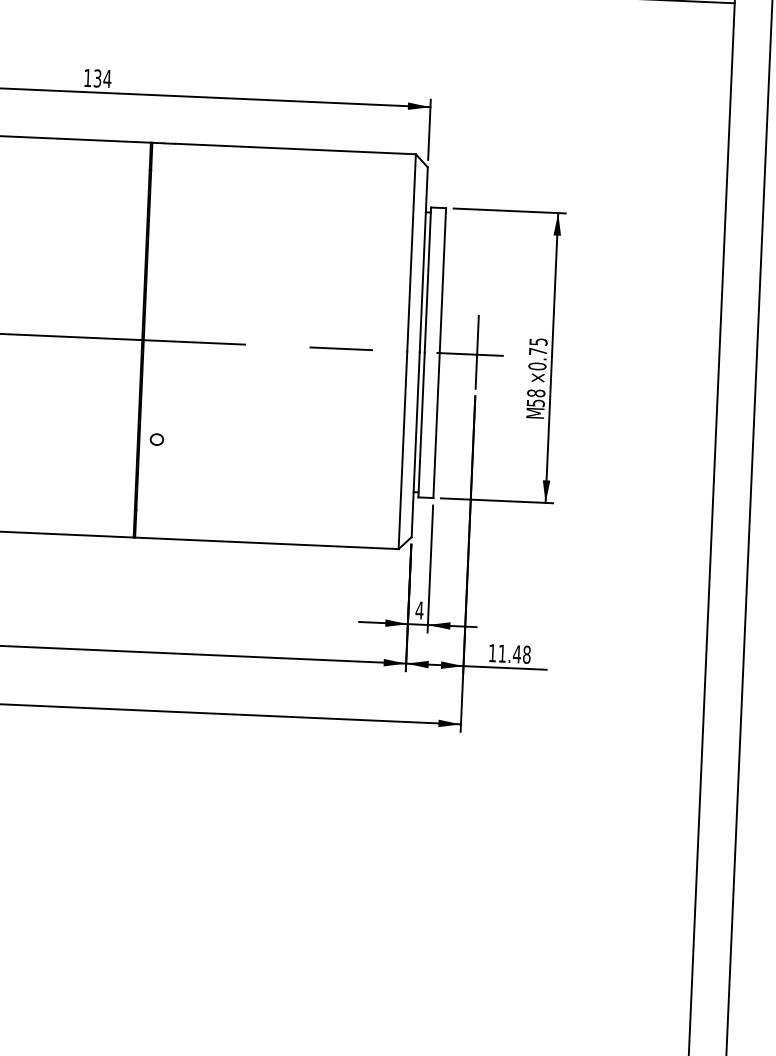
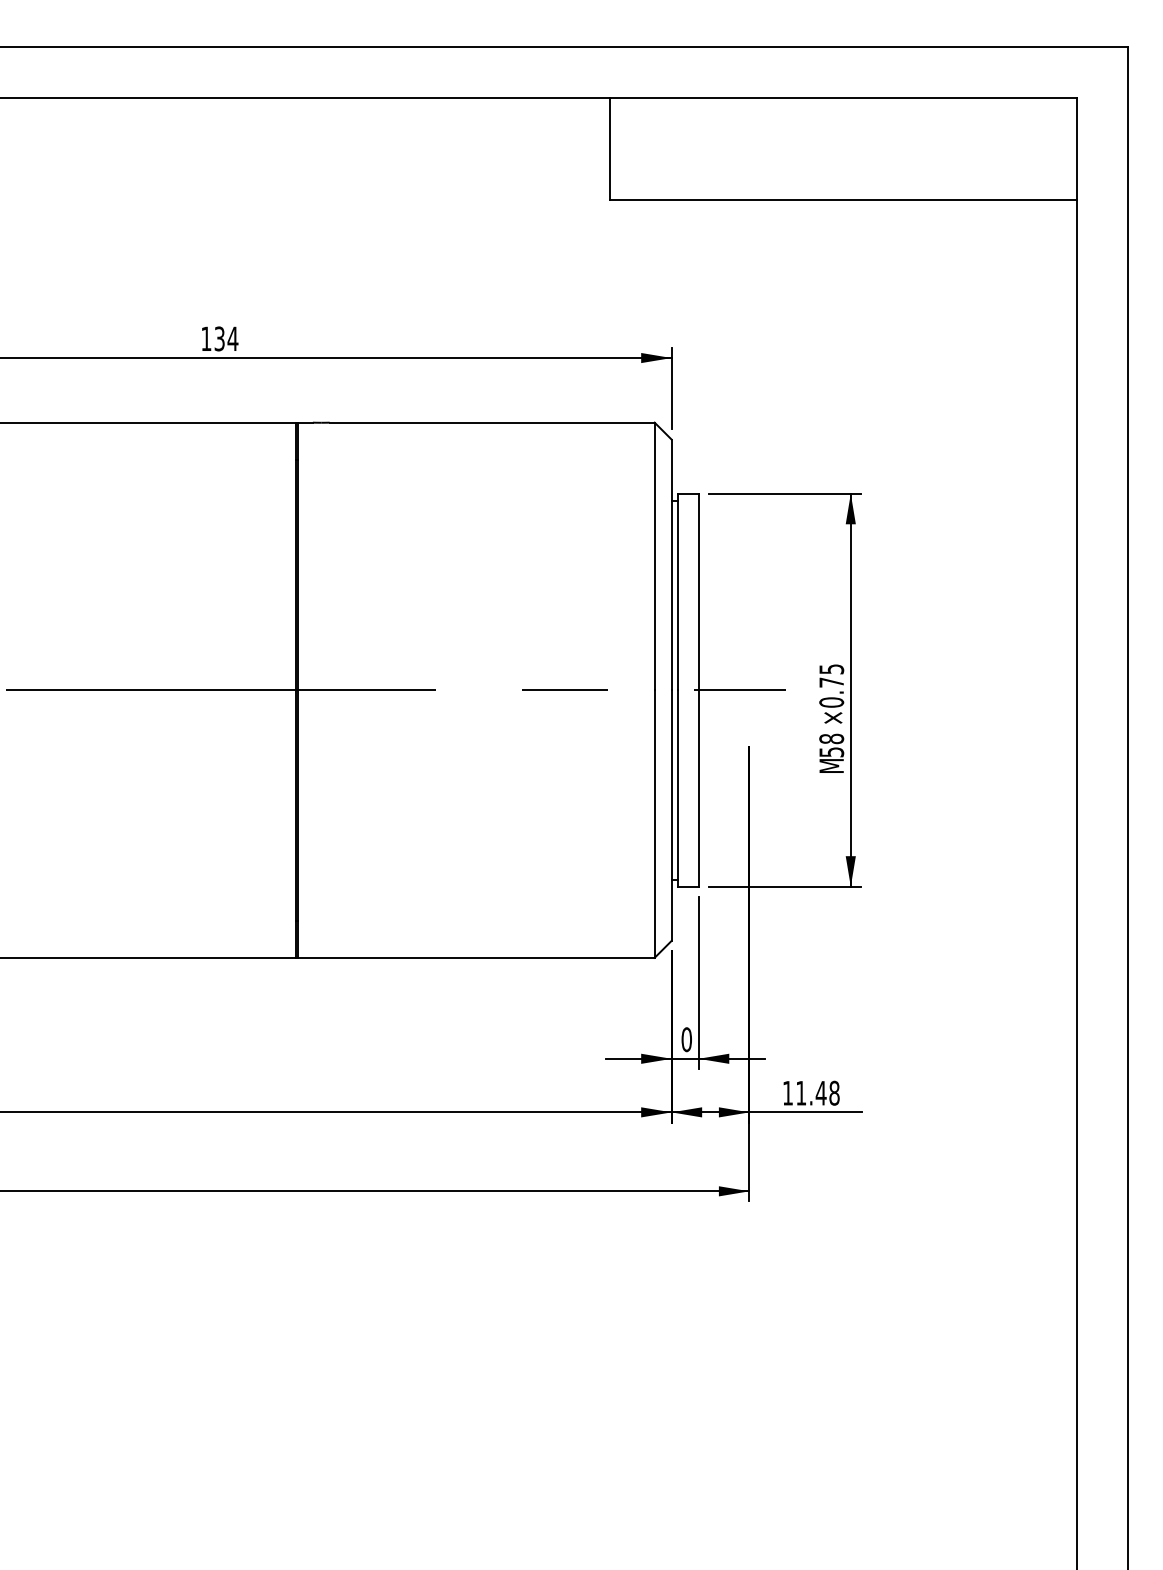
line: (477, 351) -> (749, 686), removed
part: (156, 439) -> (320, 823), removed
text: (419, 610) -> (686, 1039), 4 -> 0

